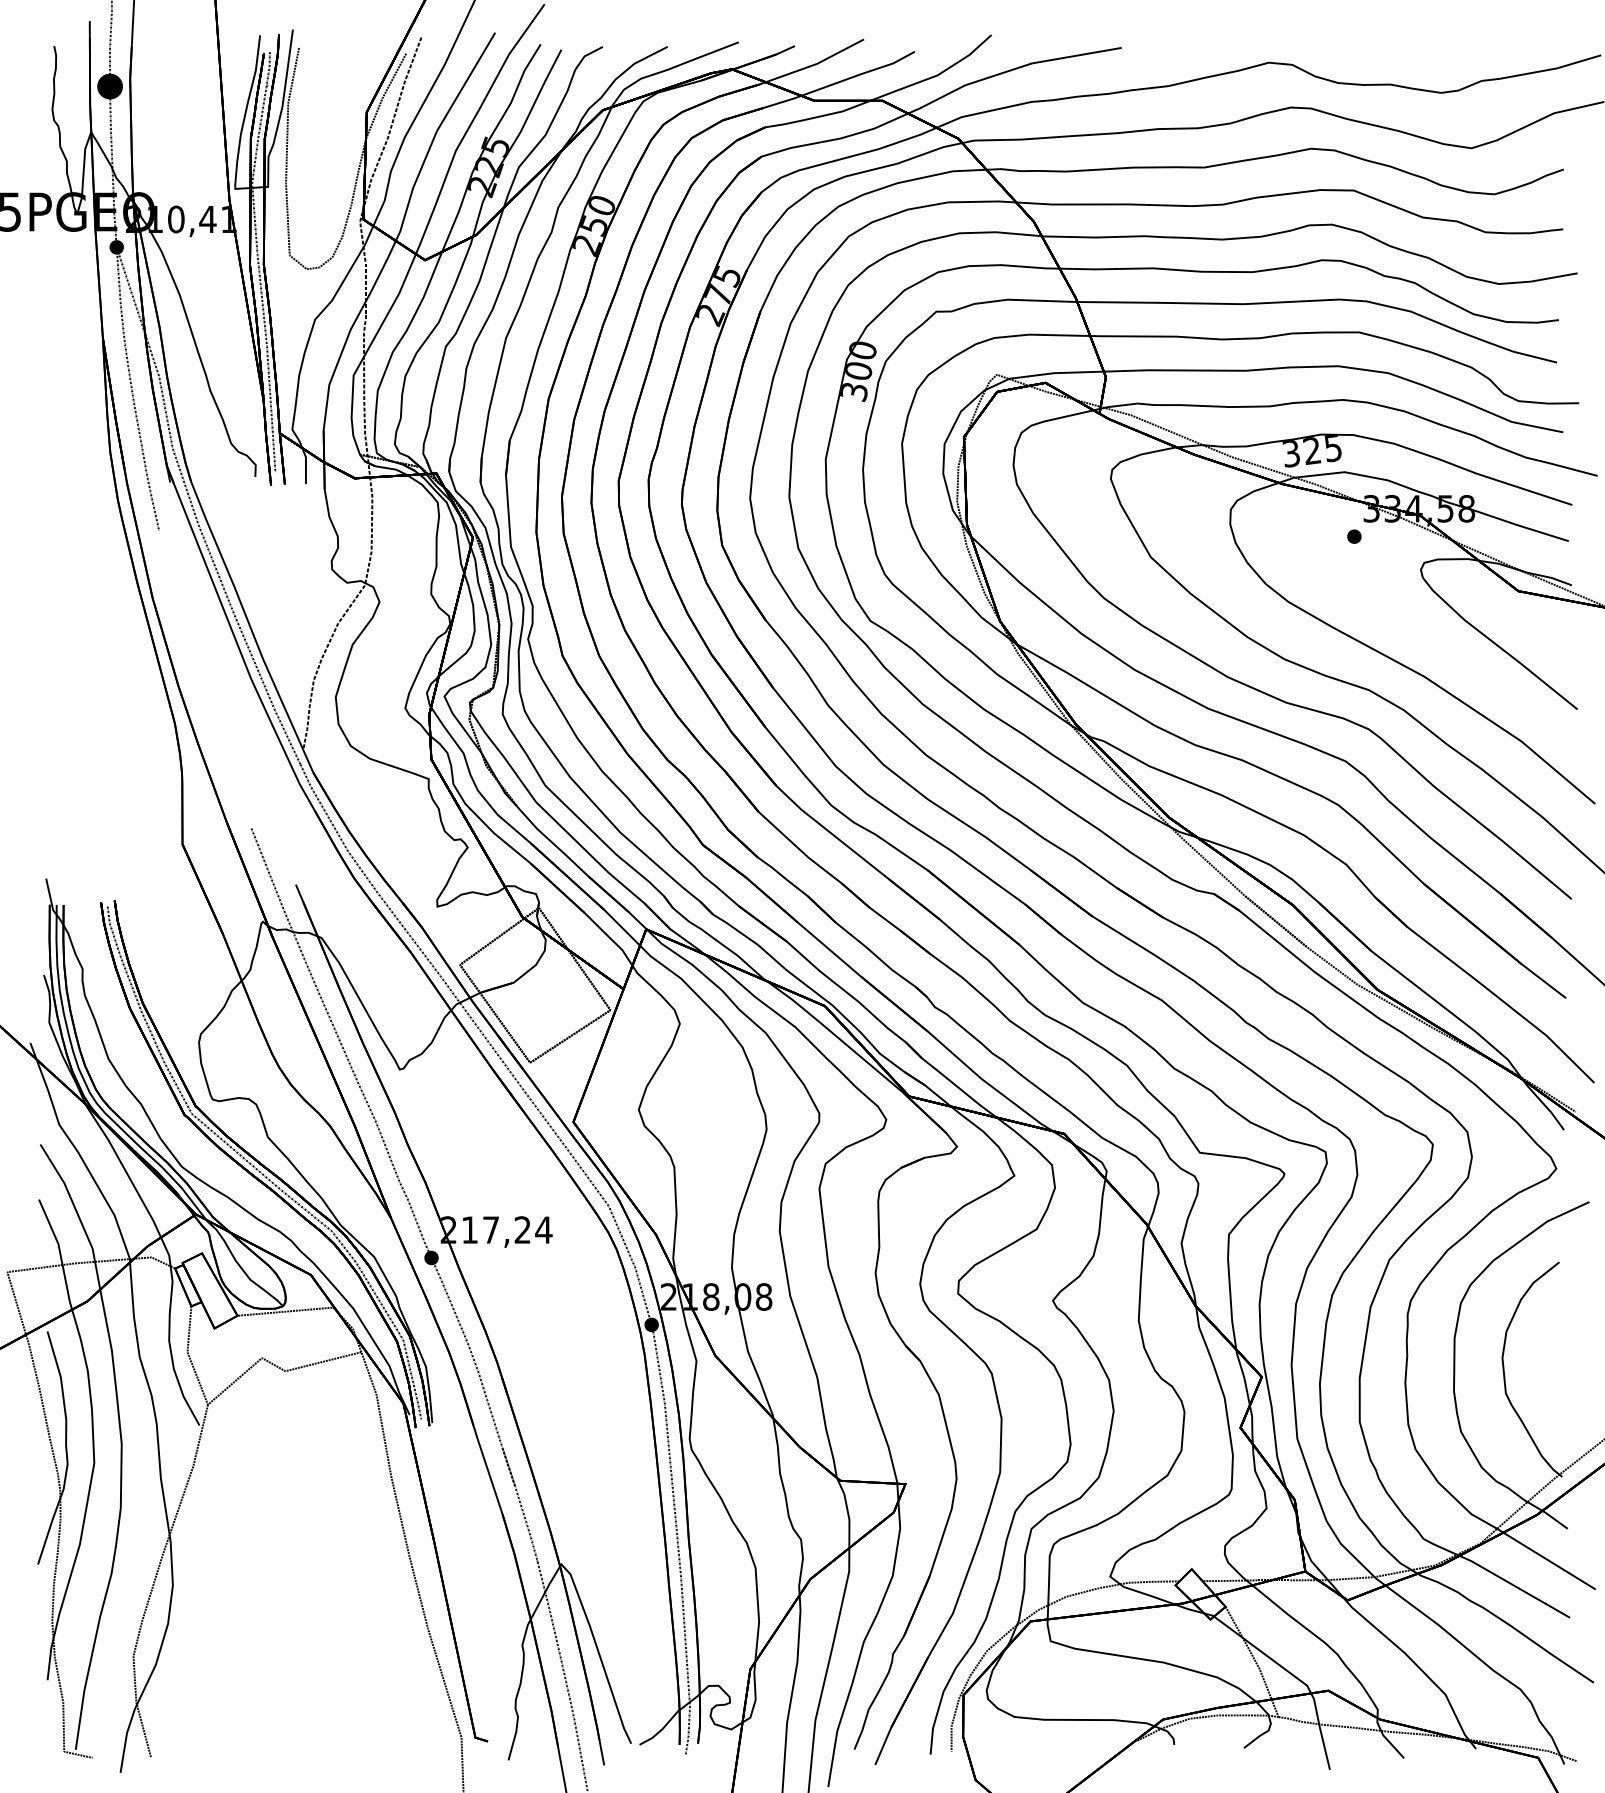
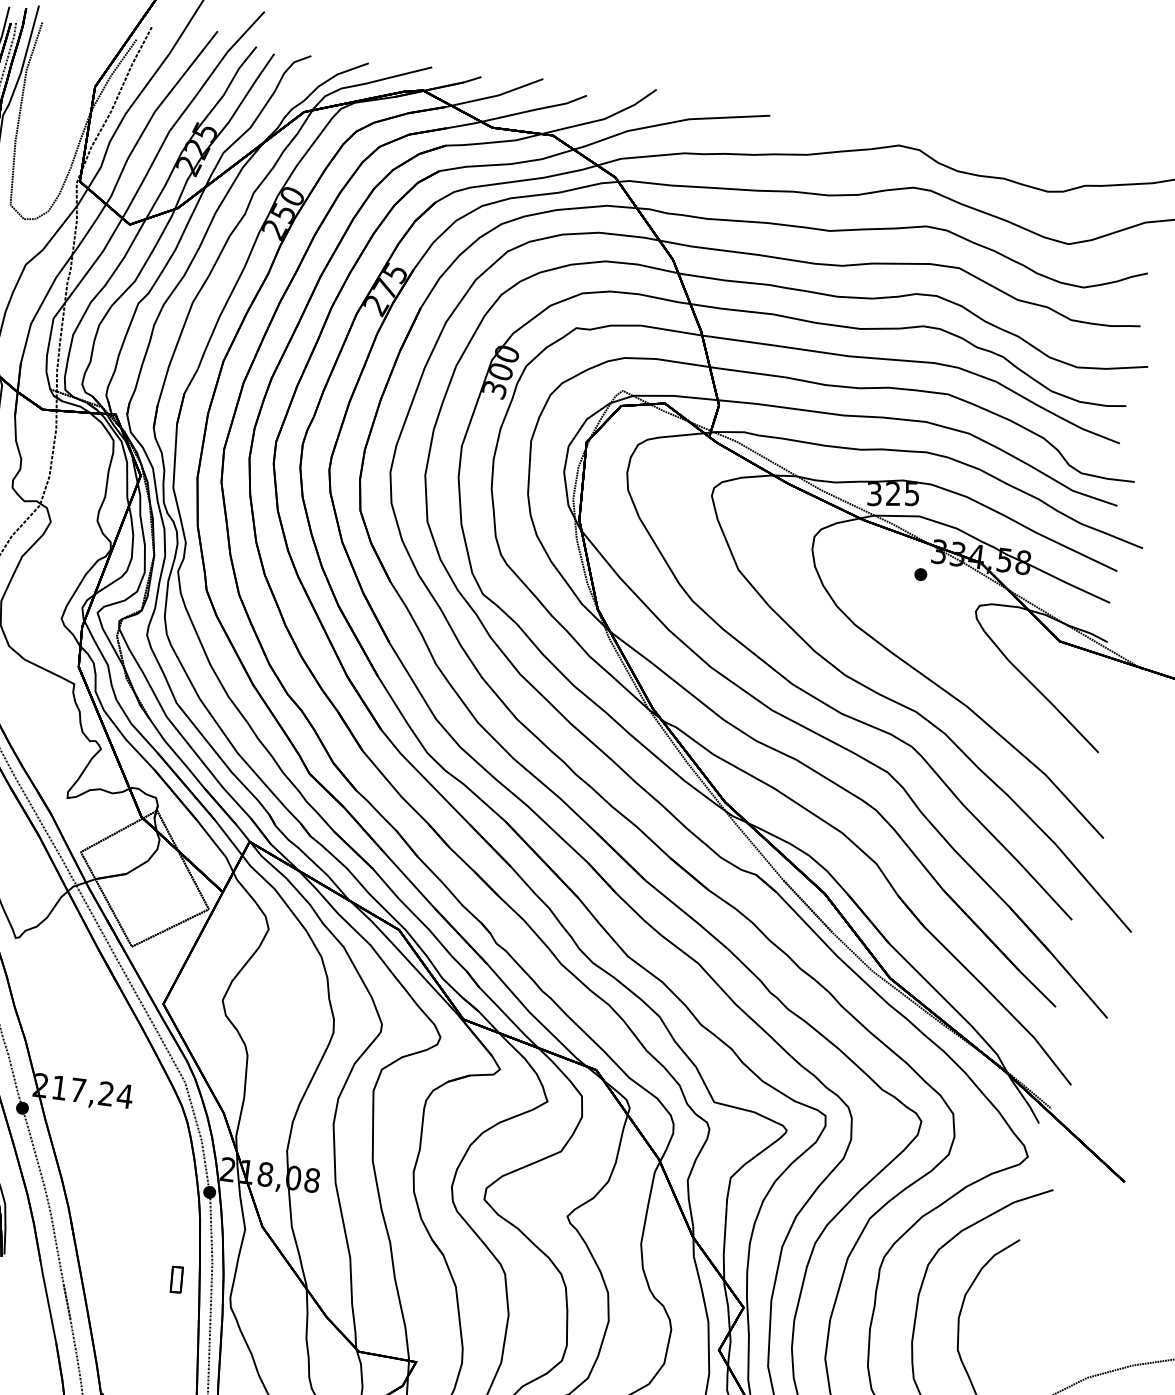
part: (627, 1426) -> (176, 1279), added

